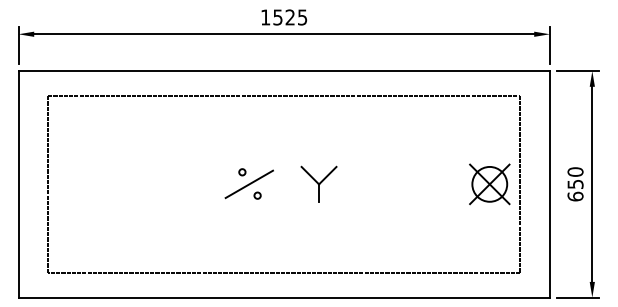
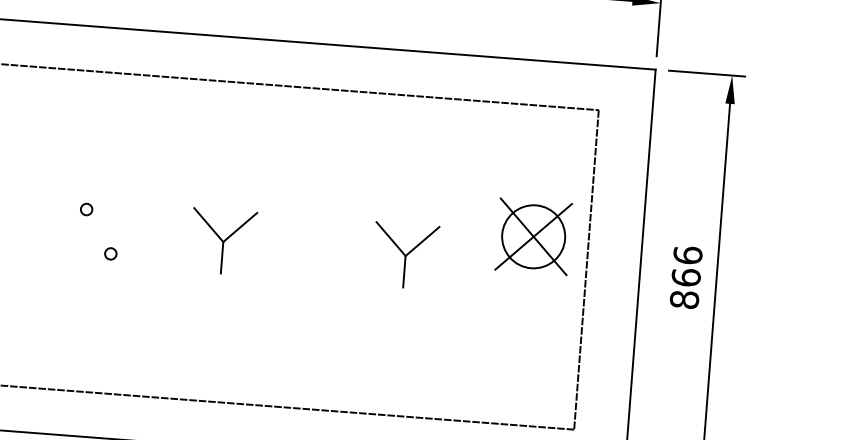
part: (419, 183) -> (404, 254), added
line: (249, 184) -> (97, 232), removed
part: (489, 184) -> (533, 237), moved
text: (575, 184) -> (686, 277), 650 -> 866

